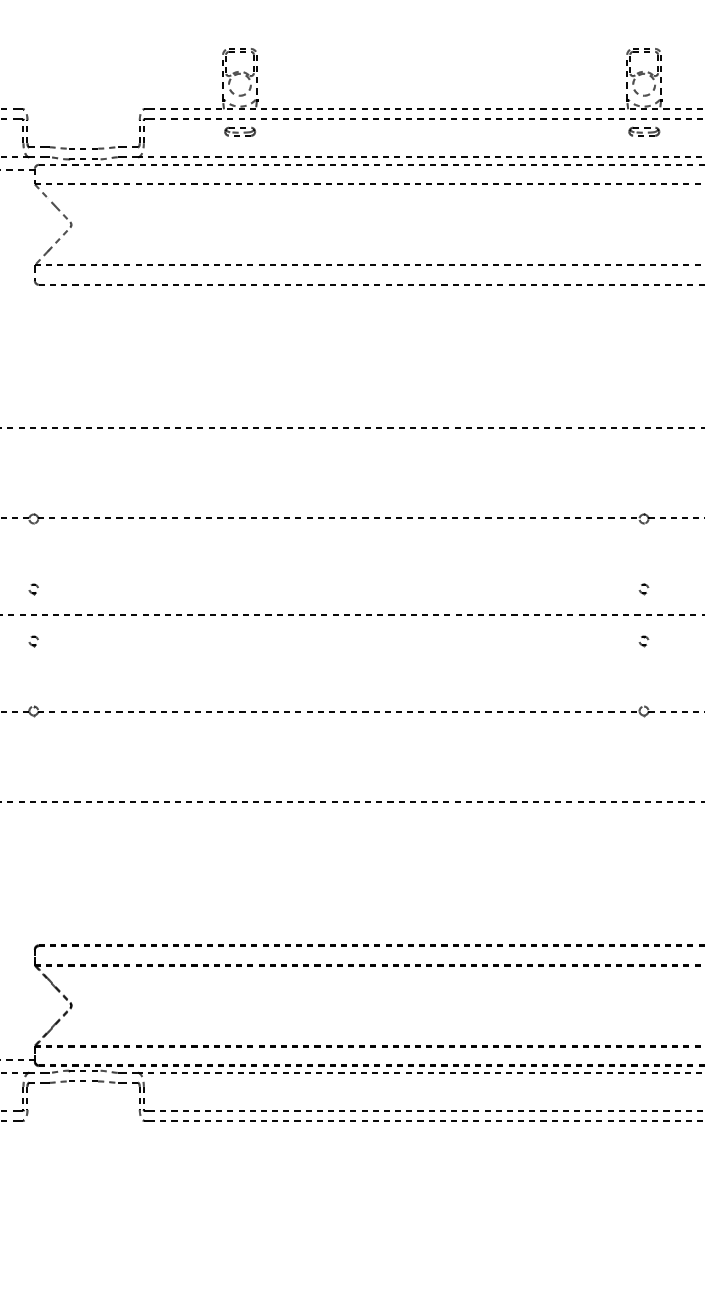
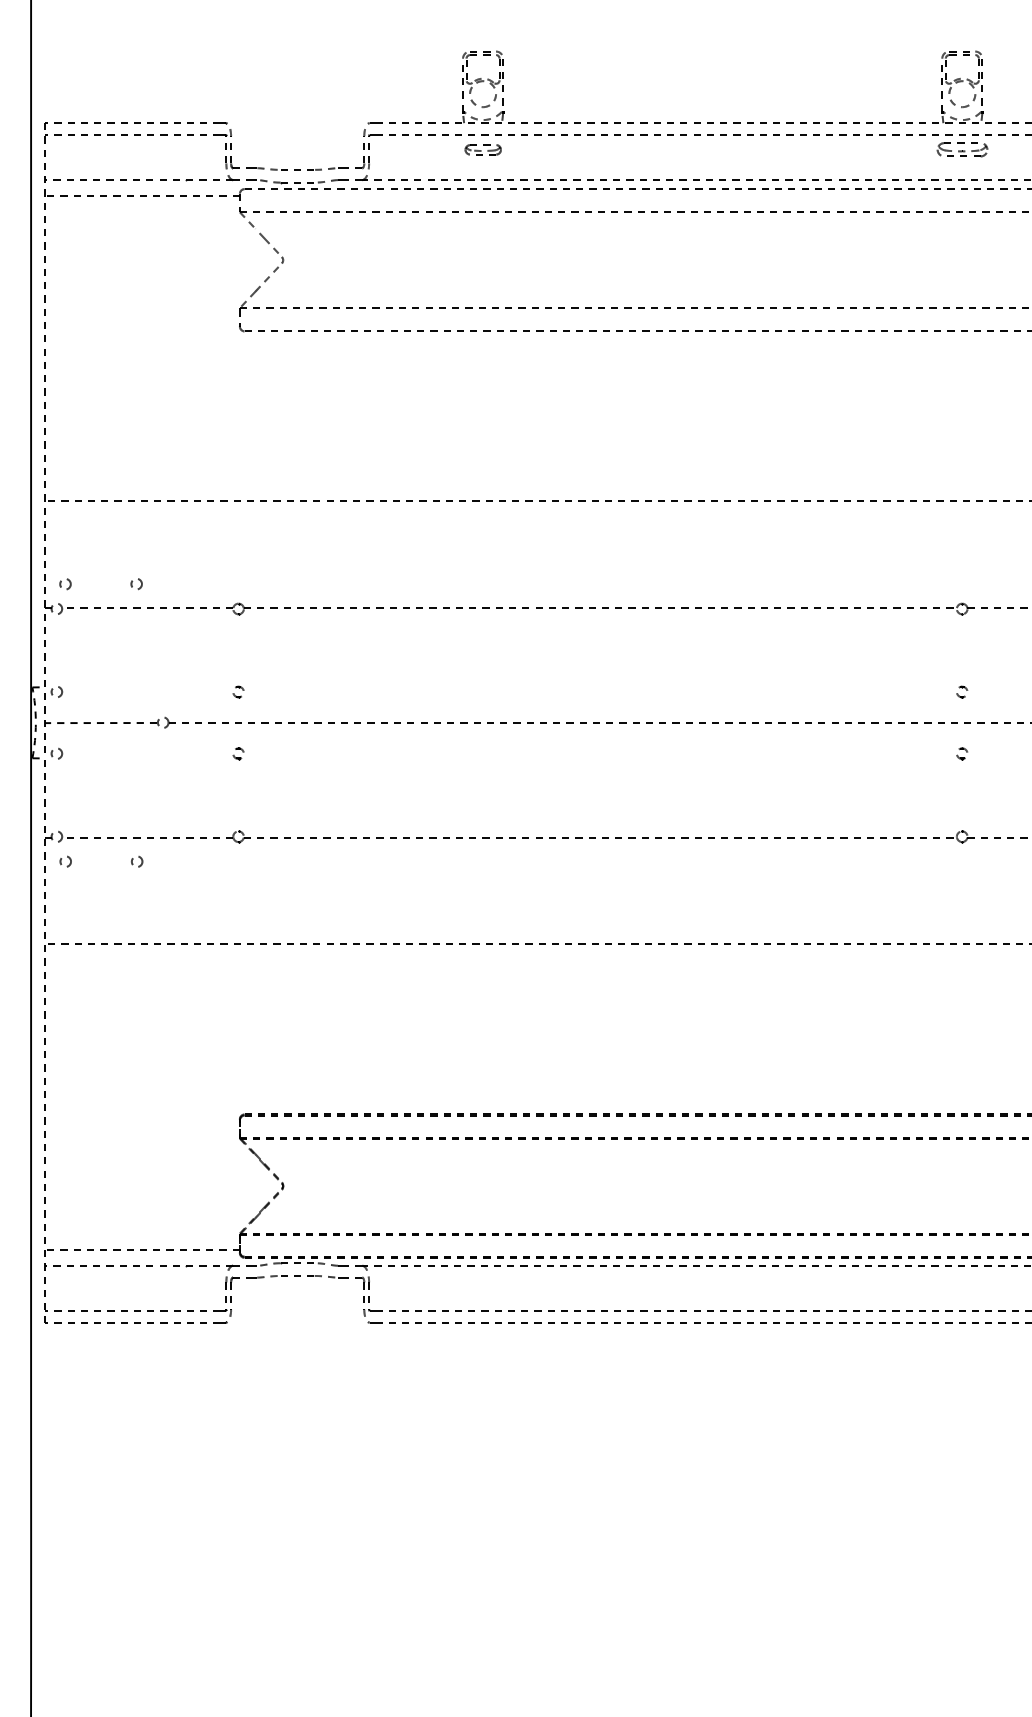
part: (644, 131) -> (962, 149), size x1.4

